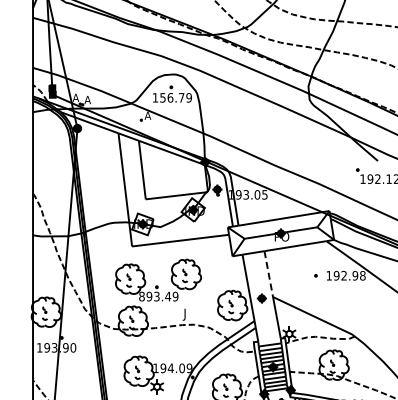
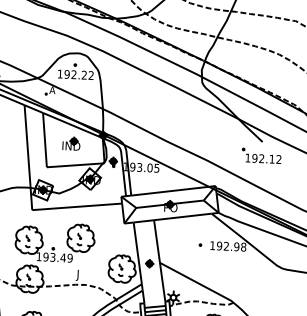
text: (175, 97) -> (78, 74), 156.79 -> 192.22
part: (170, 171) -> (70, 142), added
line: (268, 274) -> (156, 241), dashed -> solid
text: (141, 296) -> (38, 256), 893.49 -> 193.49

